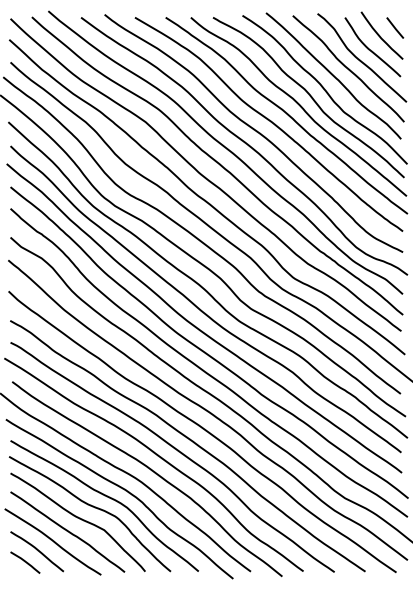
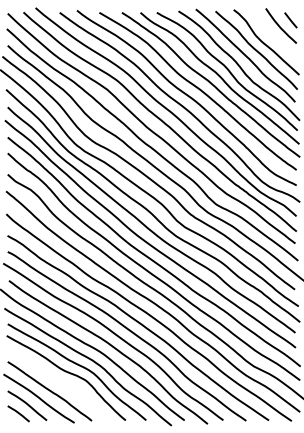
curve: (370, 49) -> (272, 36), removed
curve: (79, 519) -> (58, 382), removed

